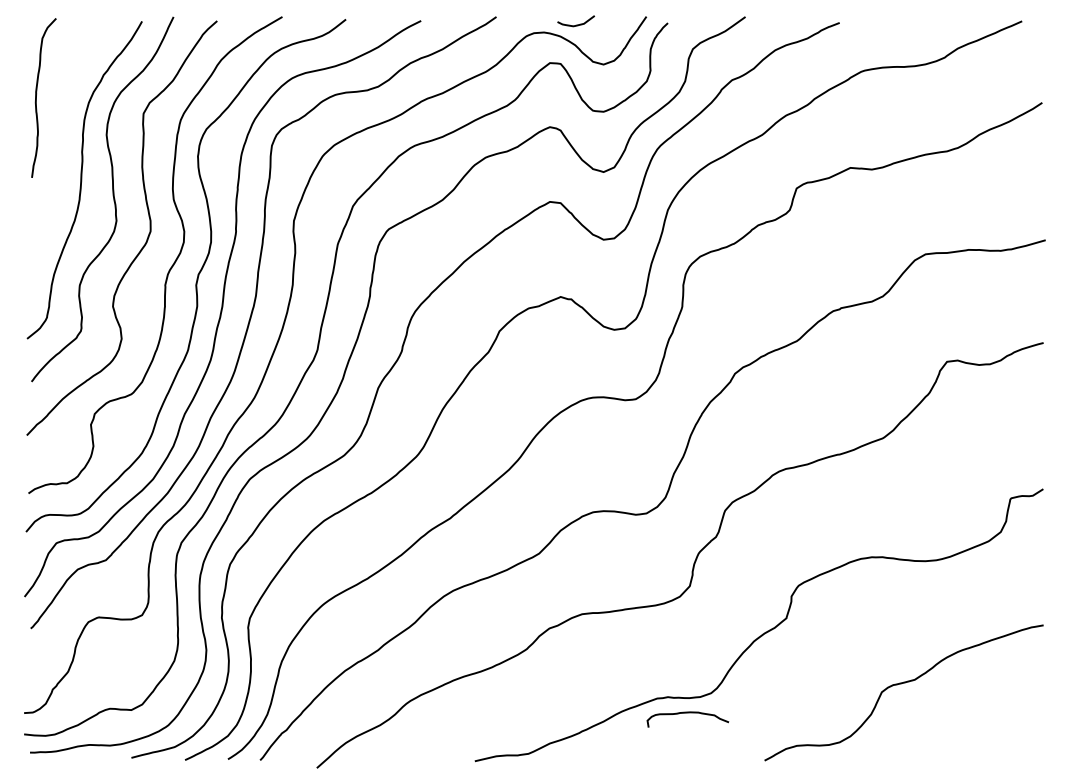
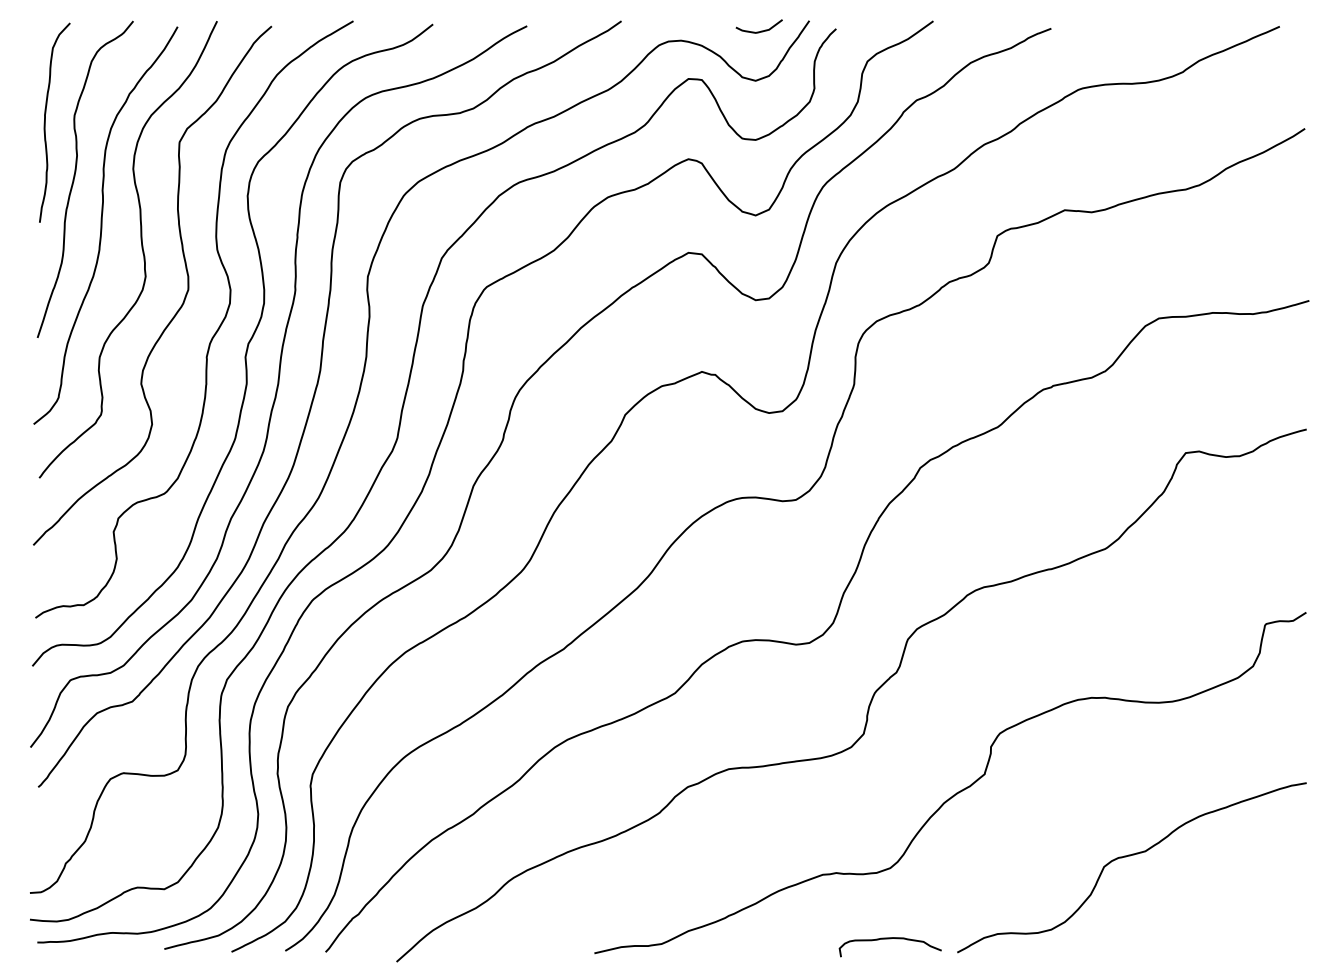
curve: (577, 24) -> (761, 30), moved
curve: (60, 141) -> (75, 177), added
curve: (687, 713) -> (889, 939), moved

